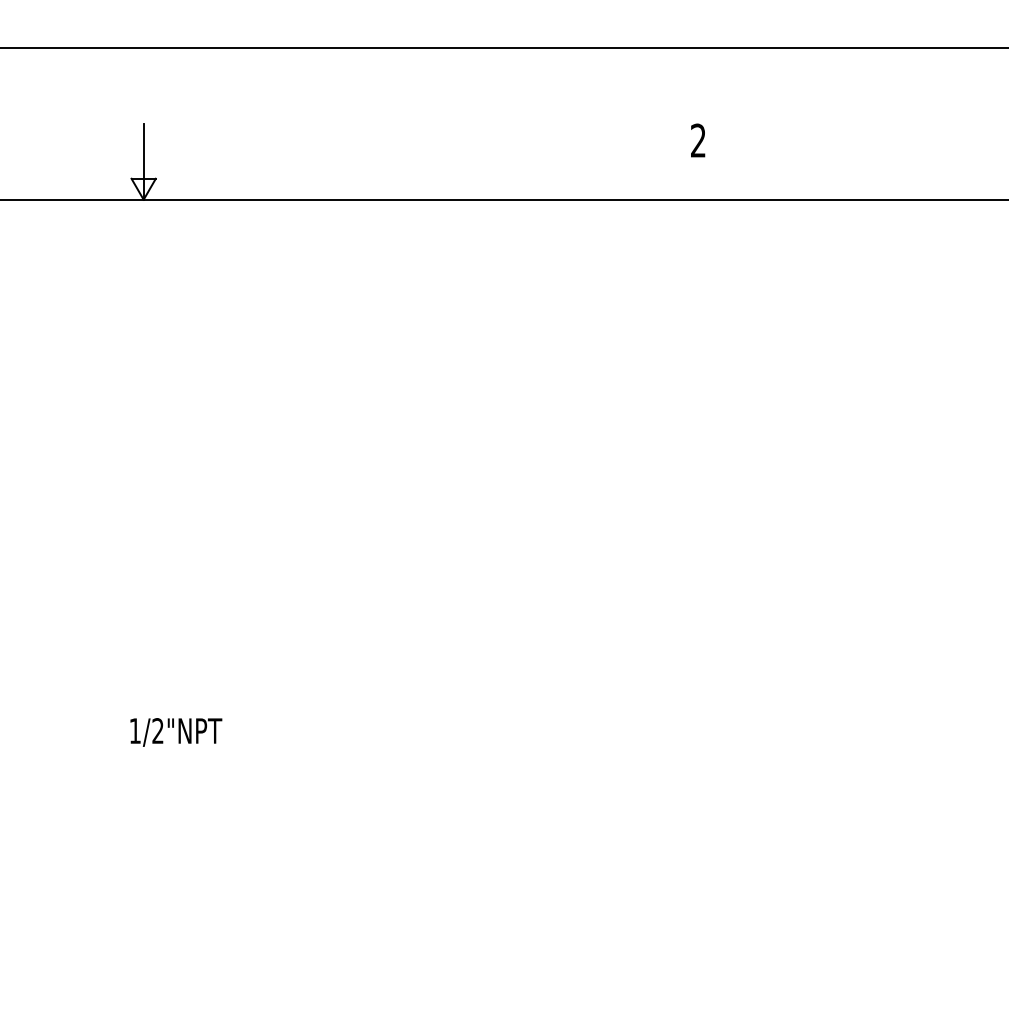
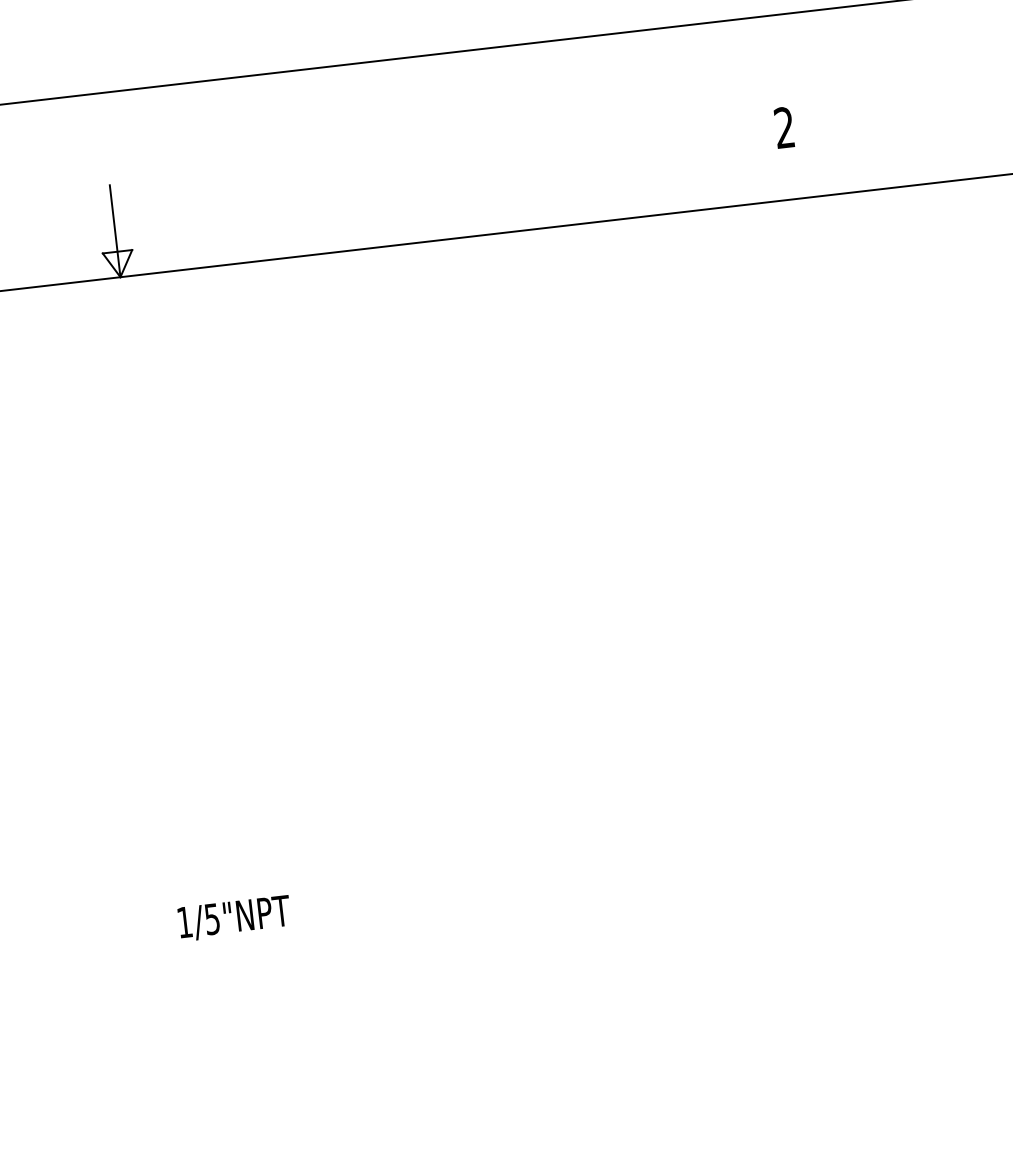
text: (157, 731) -> (211, 919), 1/2"NPT -> 1/5"NPT

